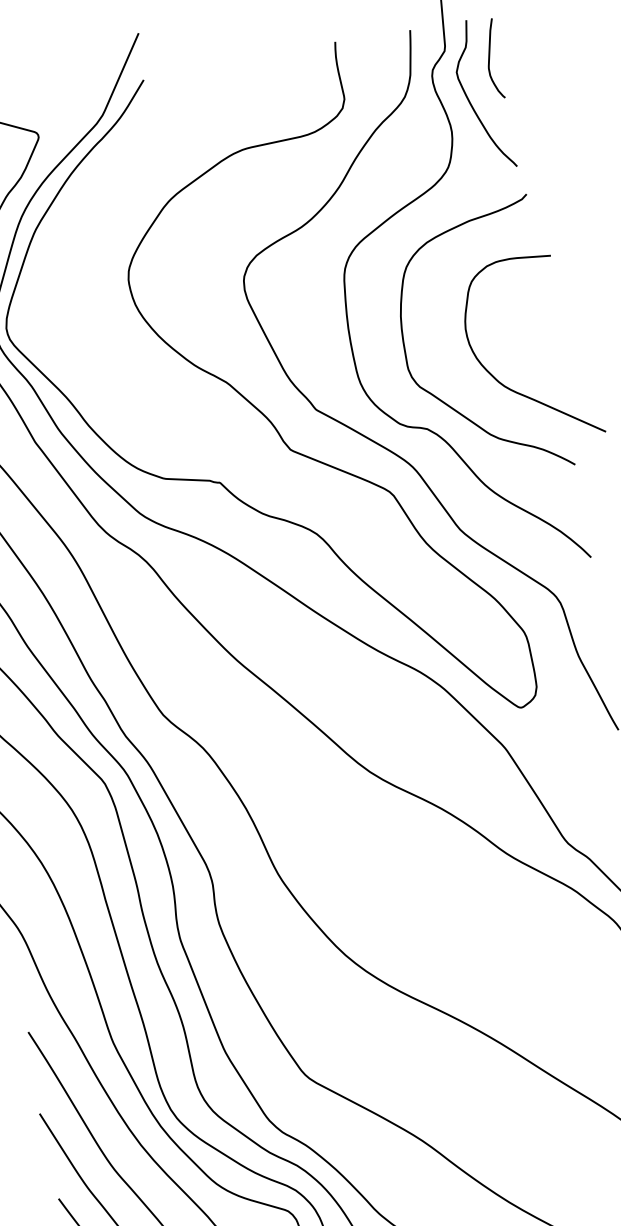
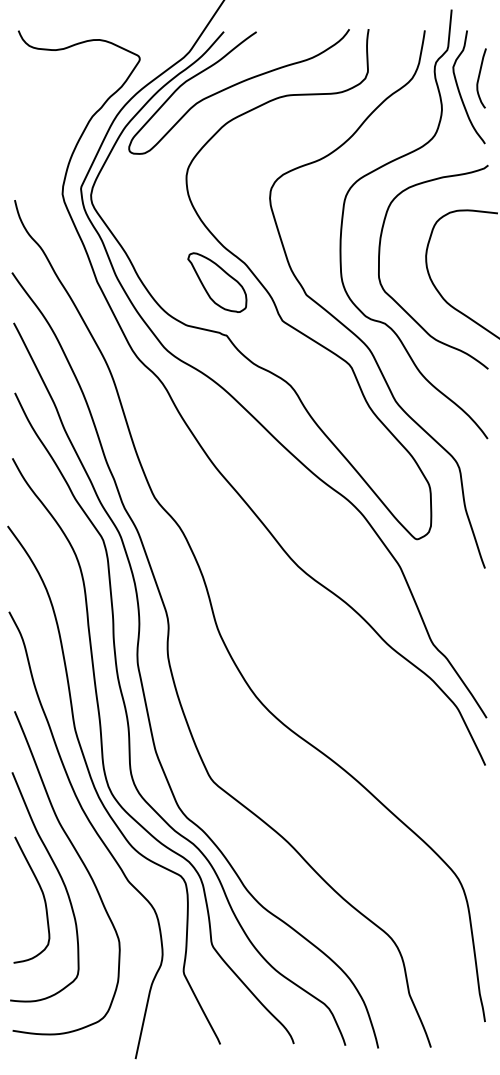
curve: (490, 59) -> (479, 78), moved
curve: (173, 148) -> (236, 85), added
part: (195, 414) -> (217, 282), added

